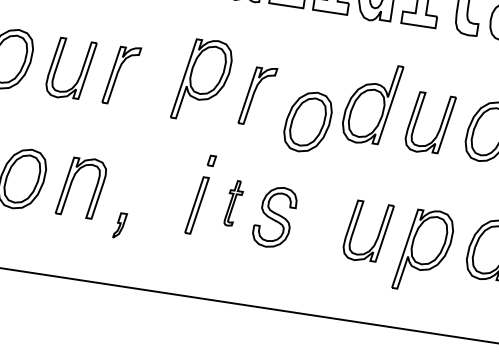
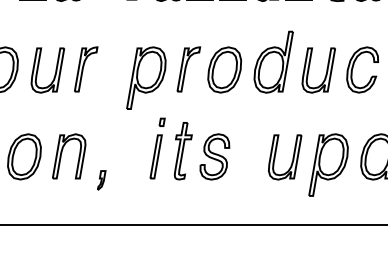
part: (202, 79) -> (146, 77), moved
part: (307, 121) -> (224, 69), moved
part: (234, 203) -> (183, 151), size x1.67

